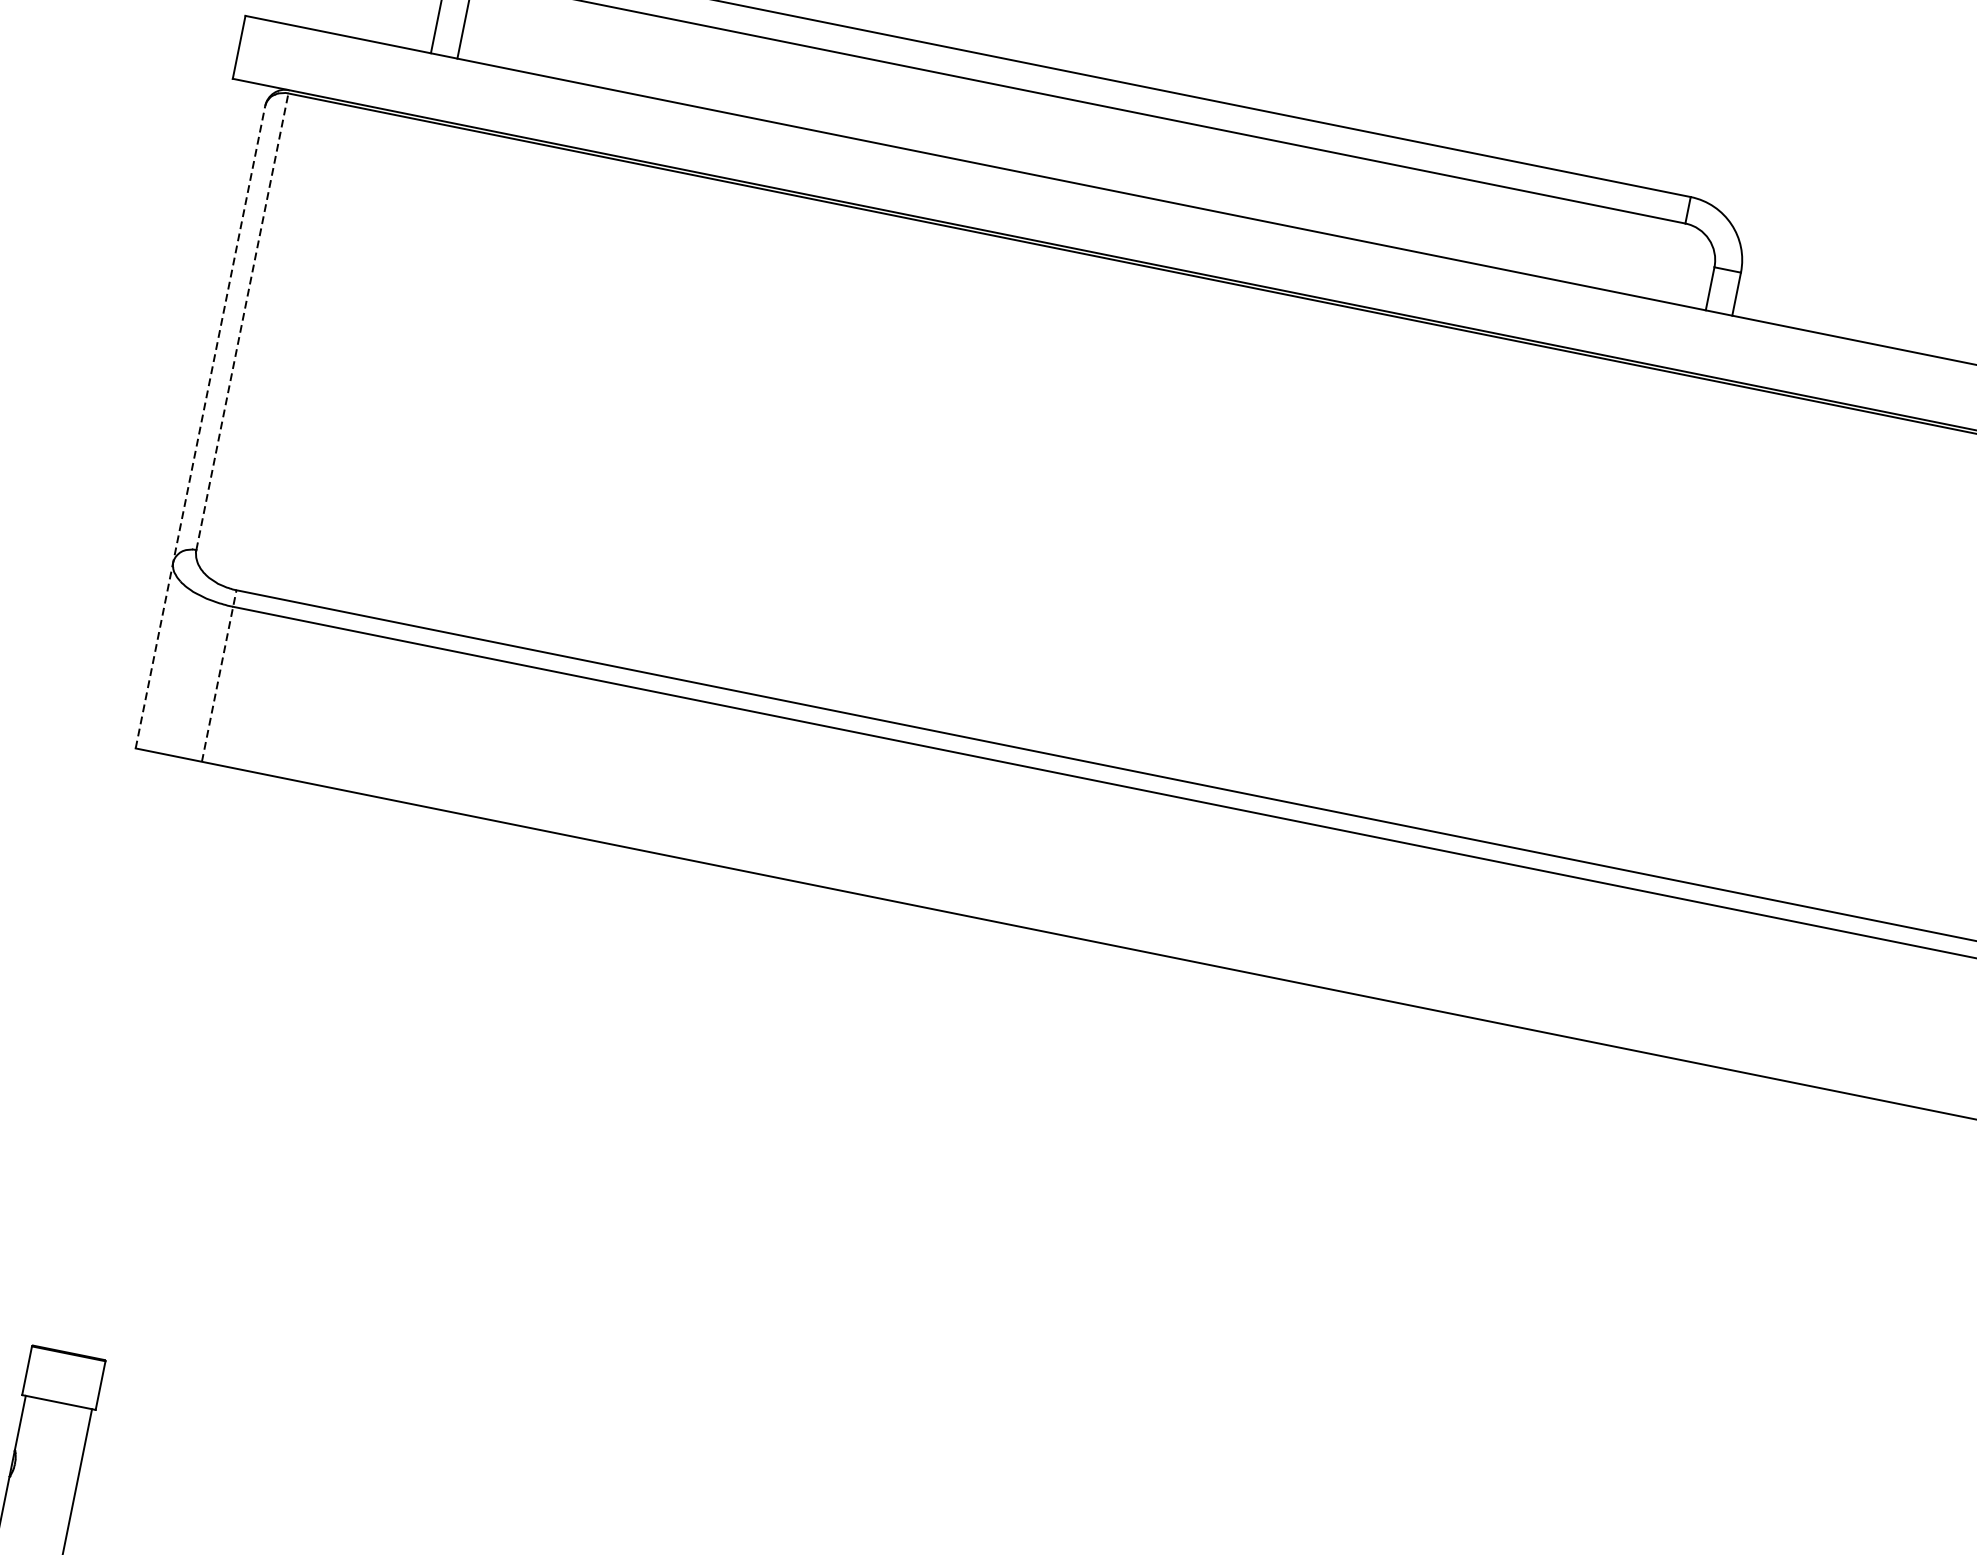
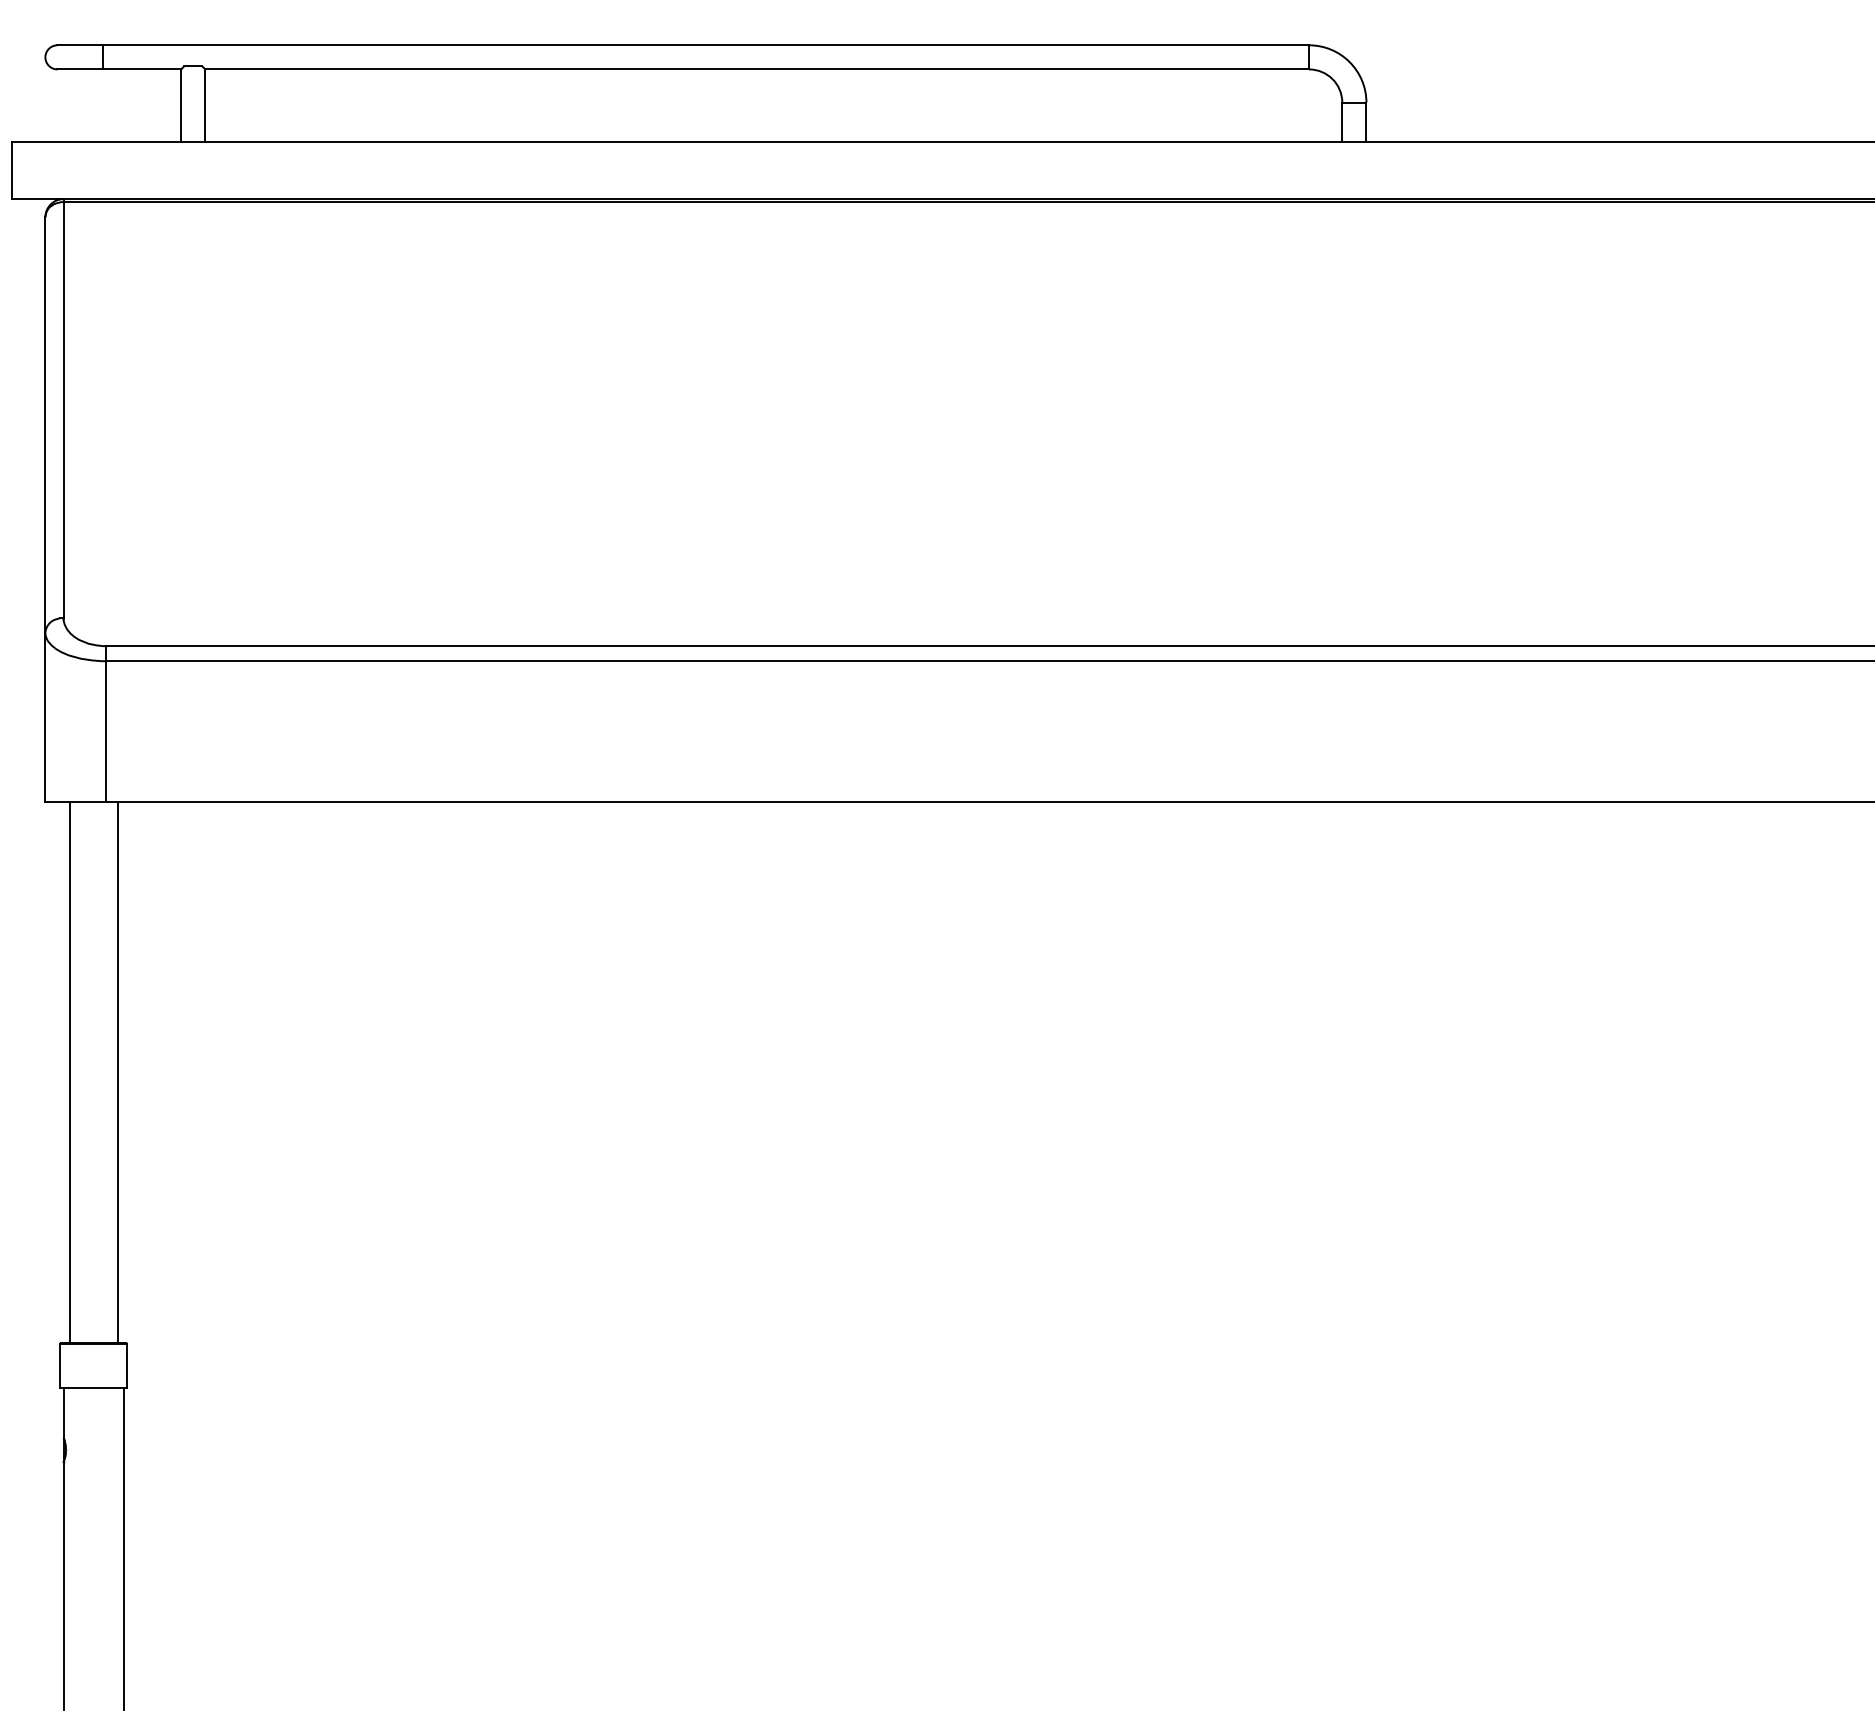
line: (242, 320) -> (63, 408), dashed -> solid
line: (200, 426) -> (45, 509), dashed -> solid
line: (219, 675) -> (105, 723), dashed -> solid
line: (102, 1050) -> (69, 1072), added
line: (155, 1061) -> (117, 1072), added

